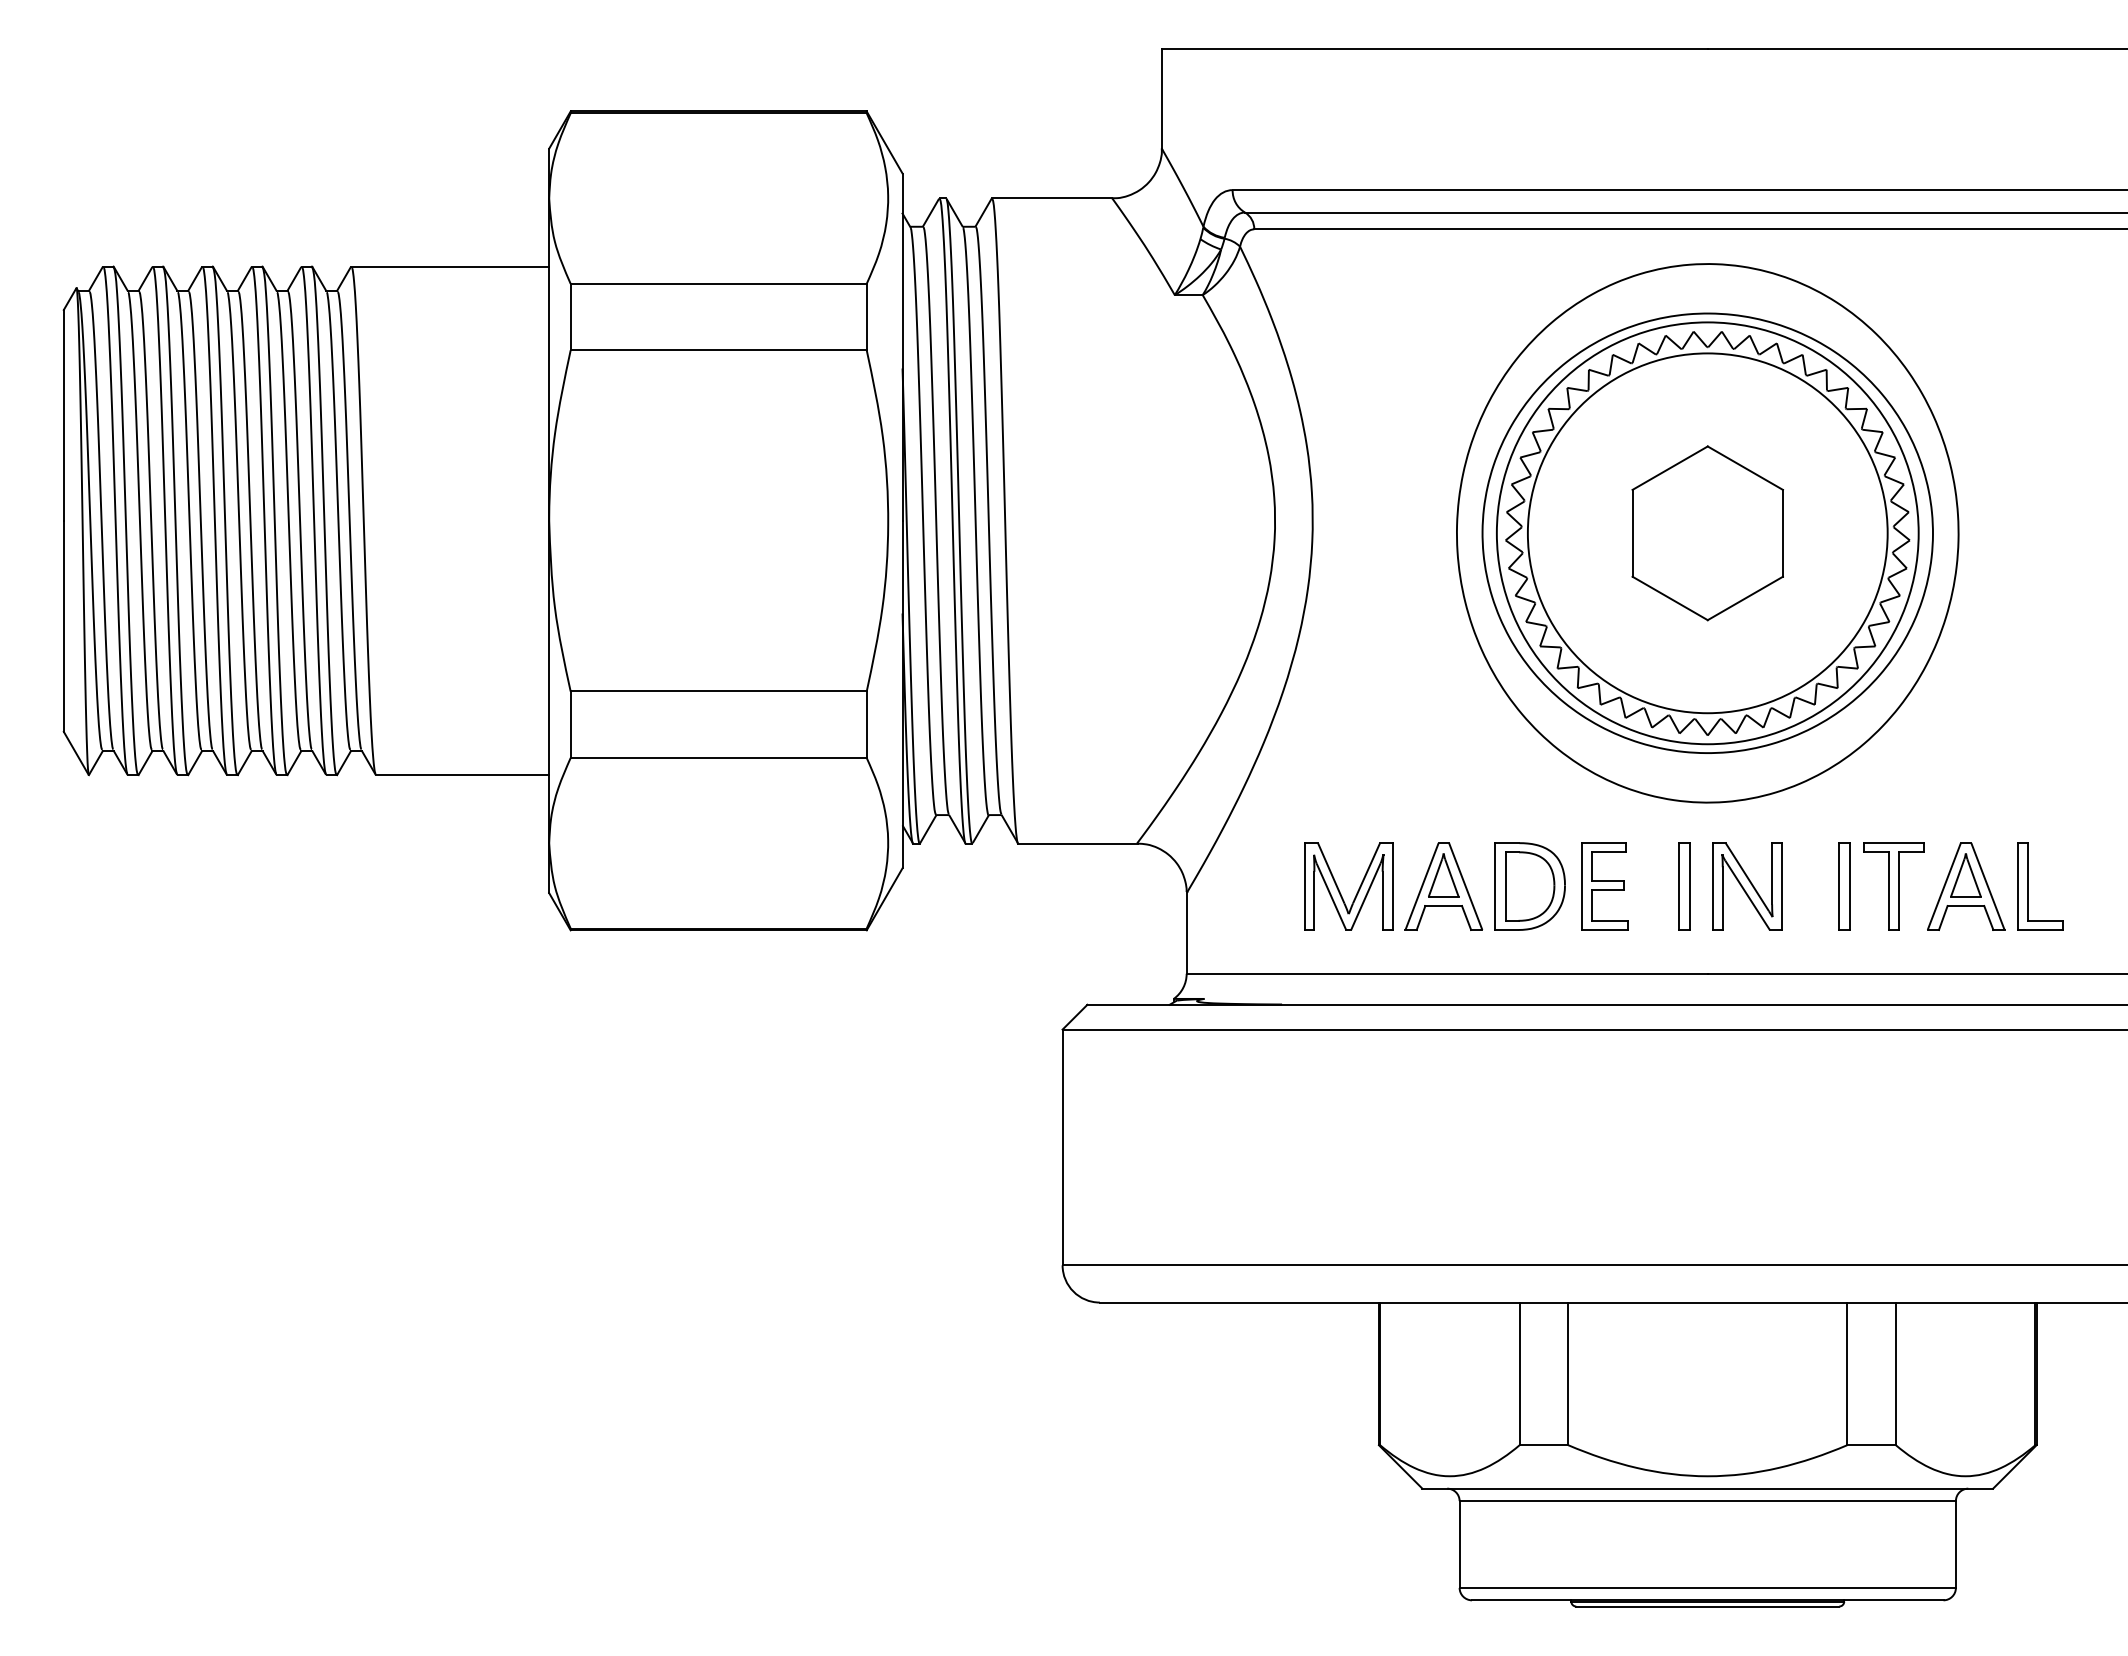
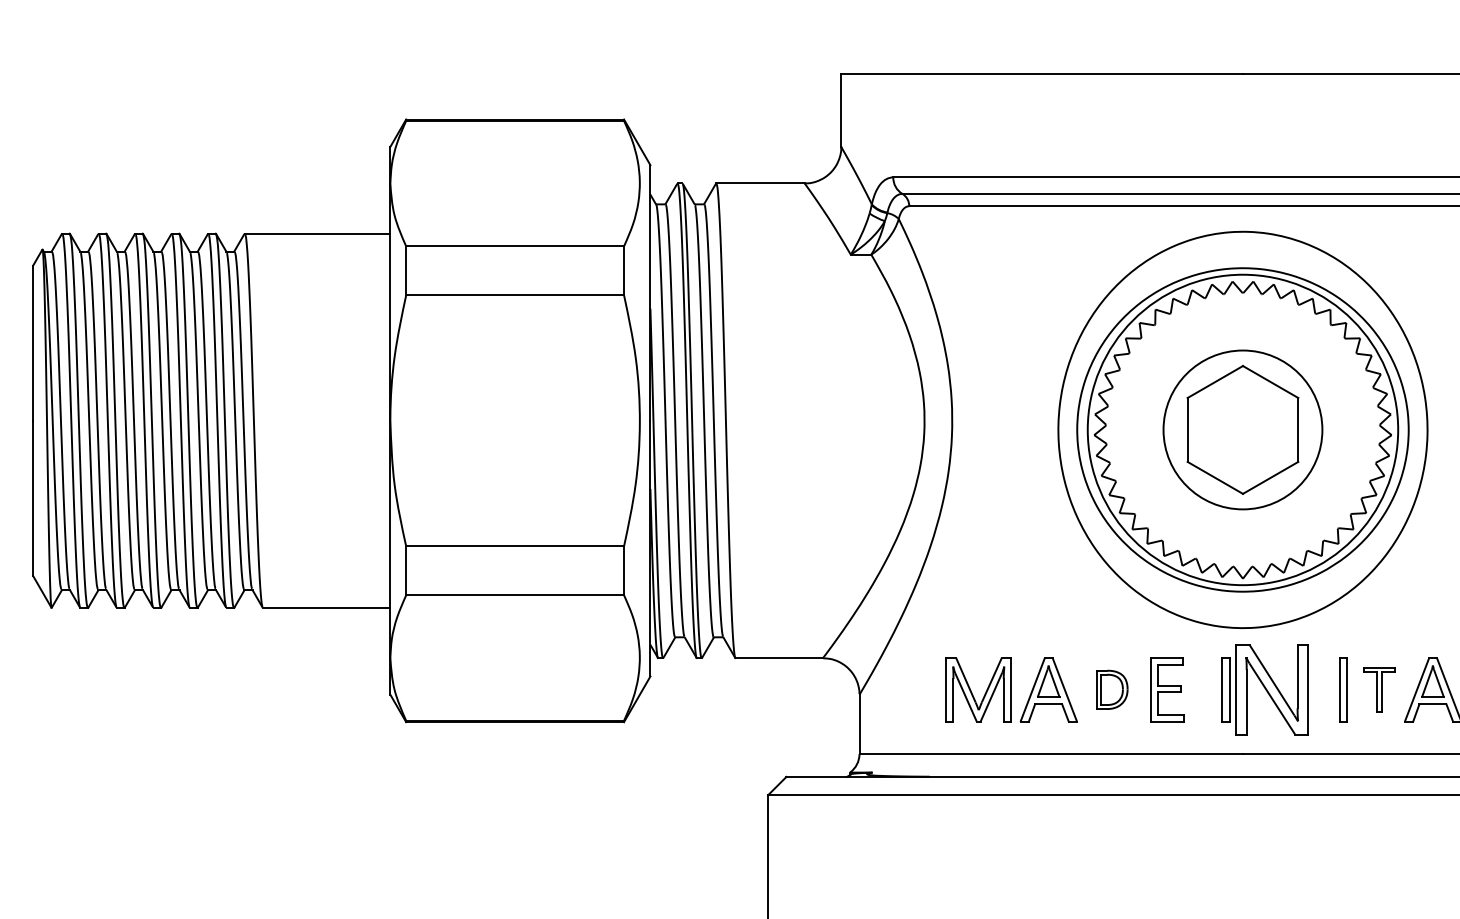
circle: (1707, 533) -> (1242, 430), size x0.6
part: (1529, 886) -> (1111, 689), size x0.6
part: (1747, 886) -> (1272, 689), size x1.4
part: (1893, 886) -> (1379, 689), size x0.7

